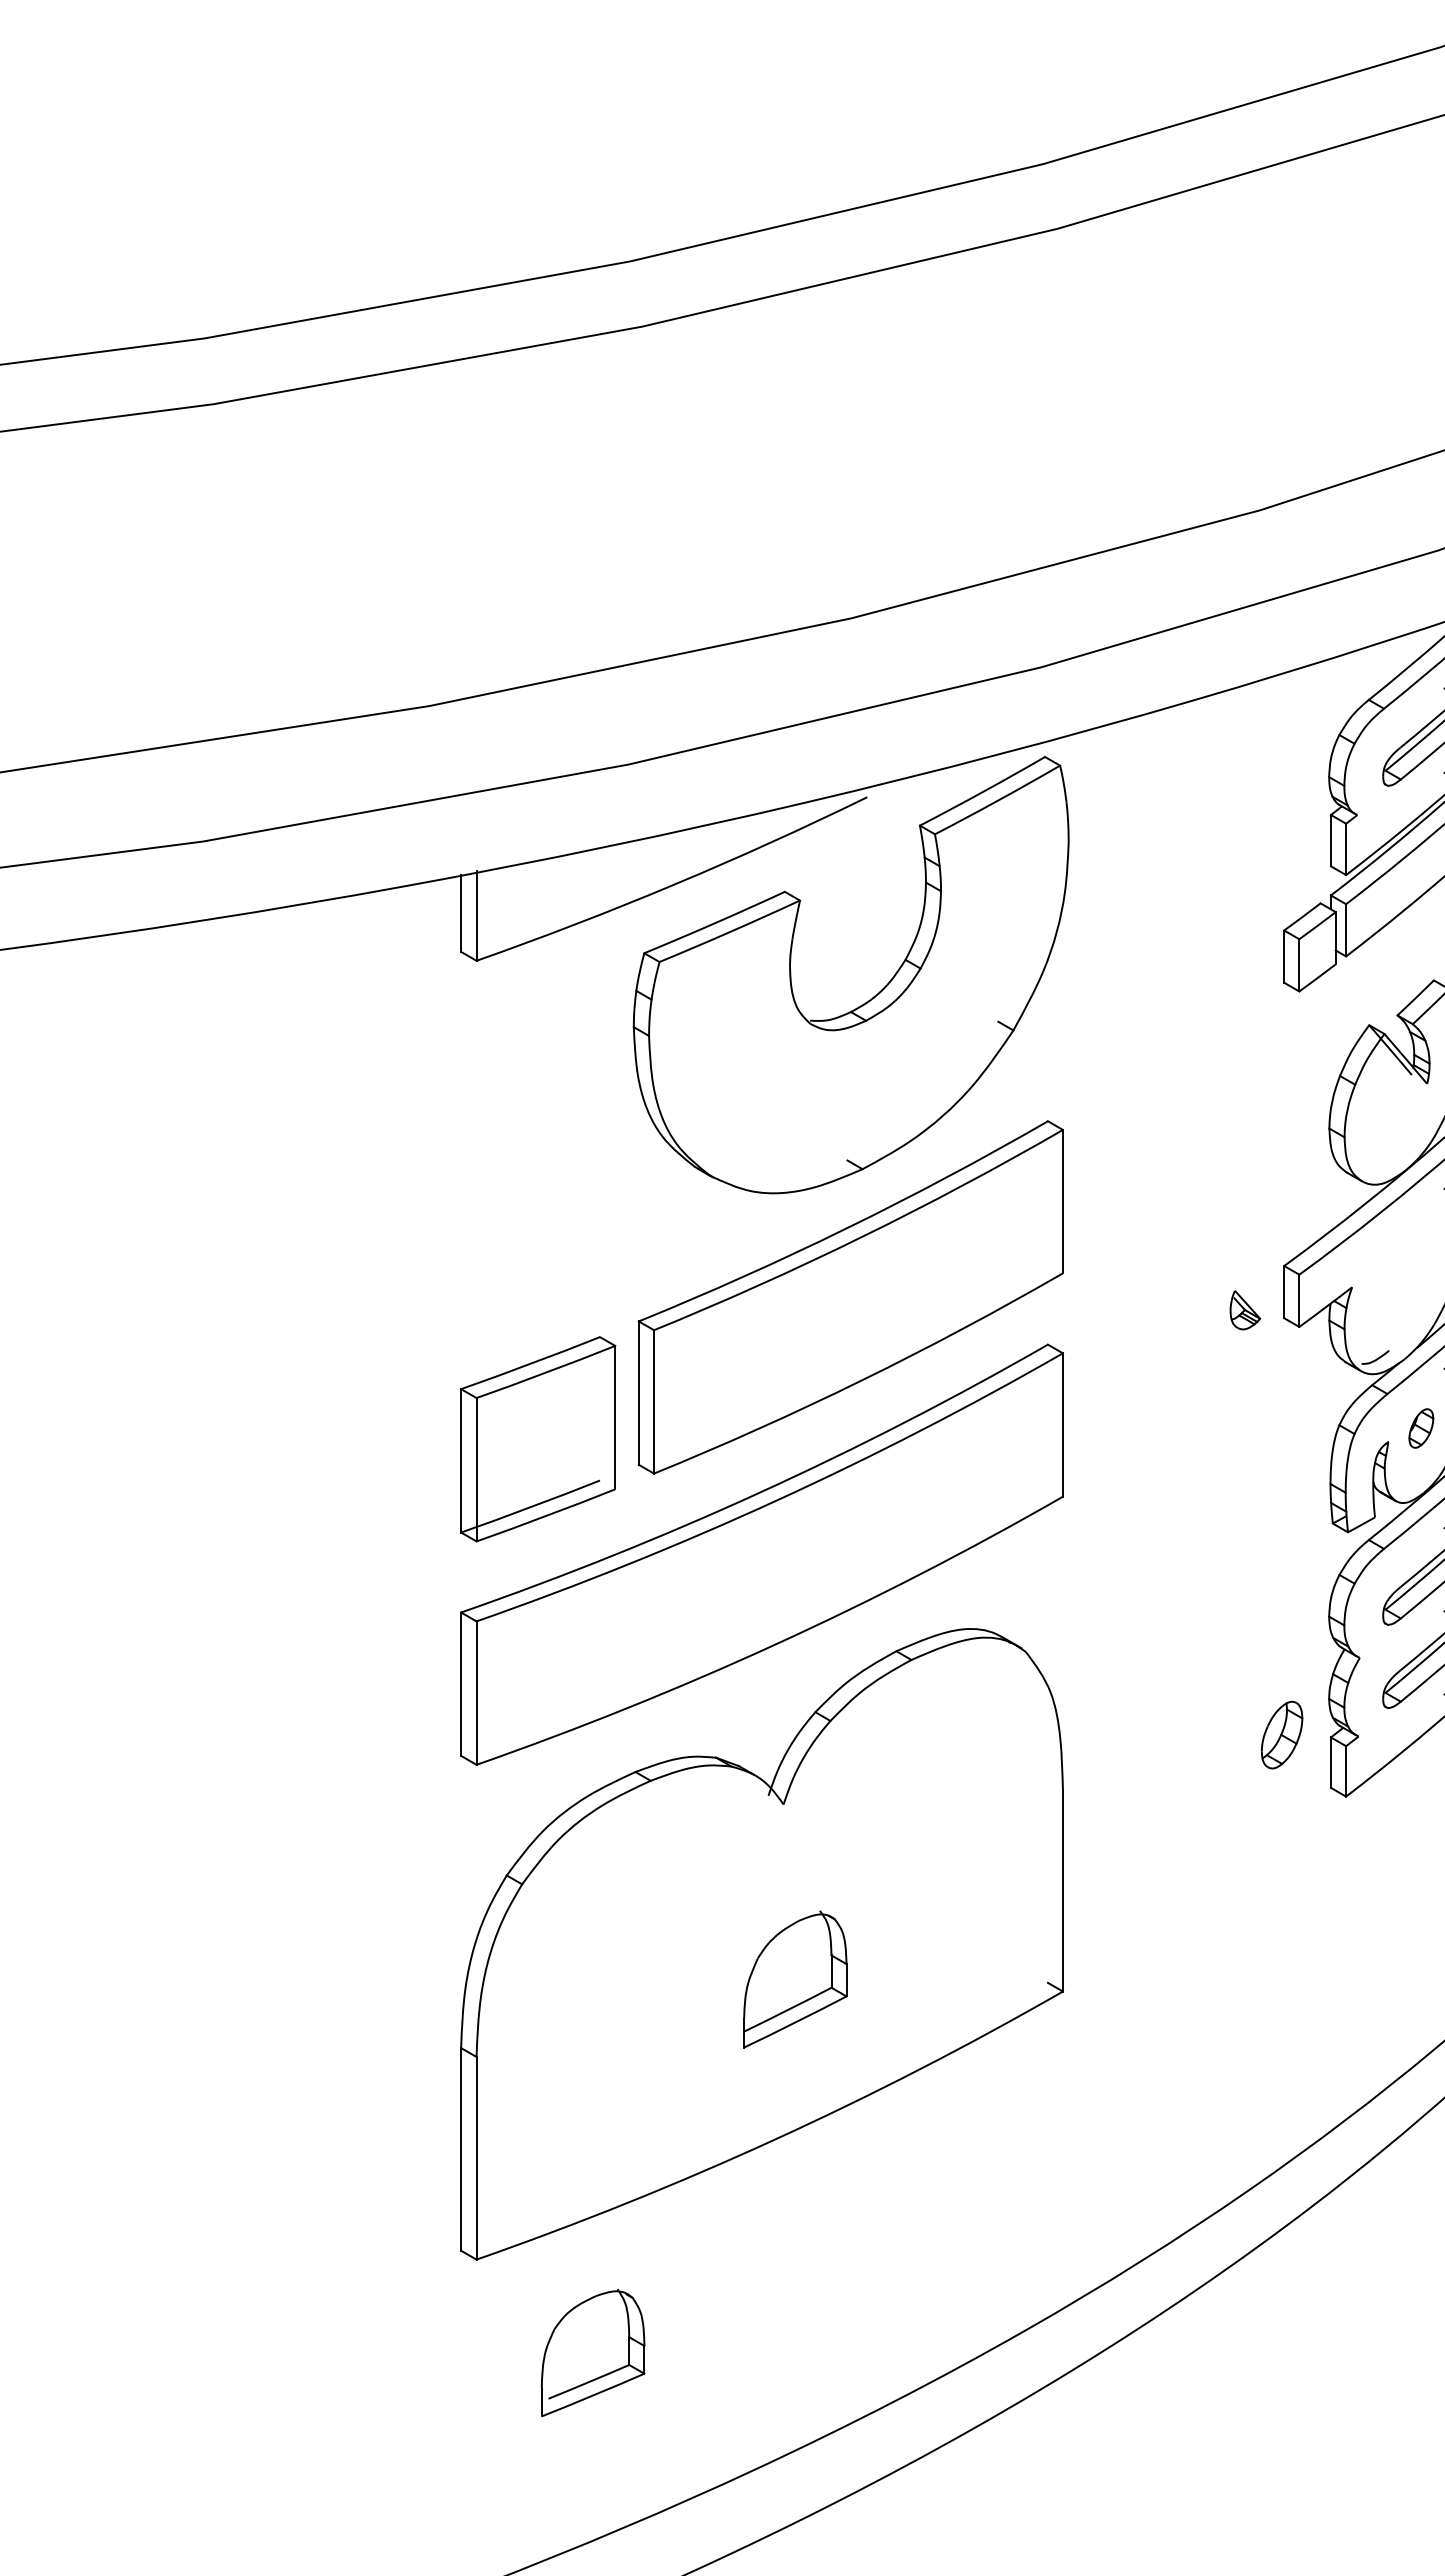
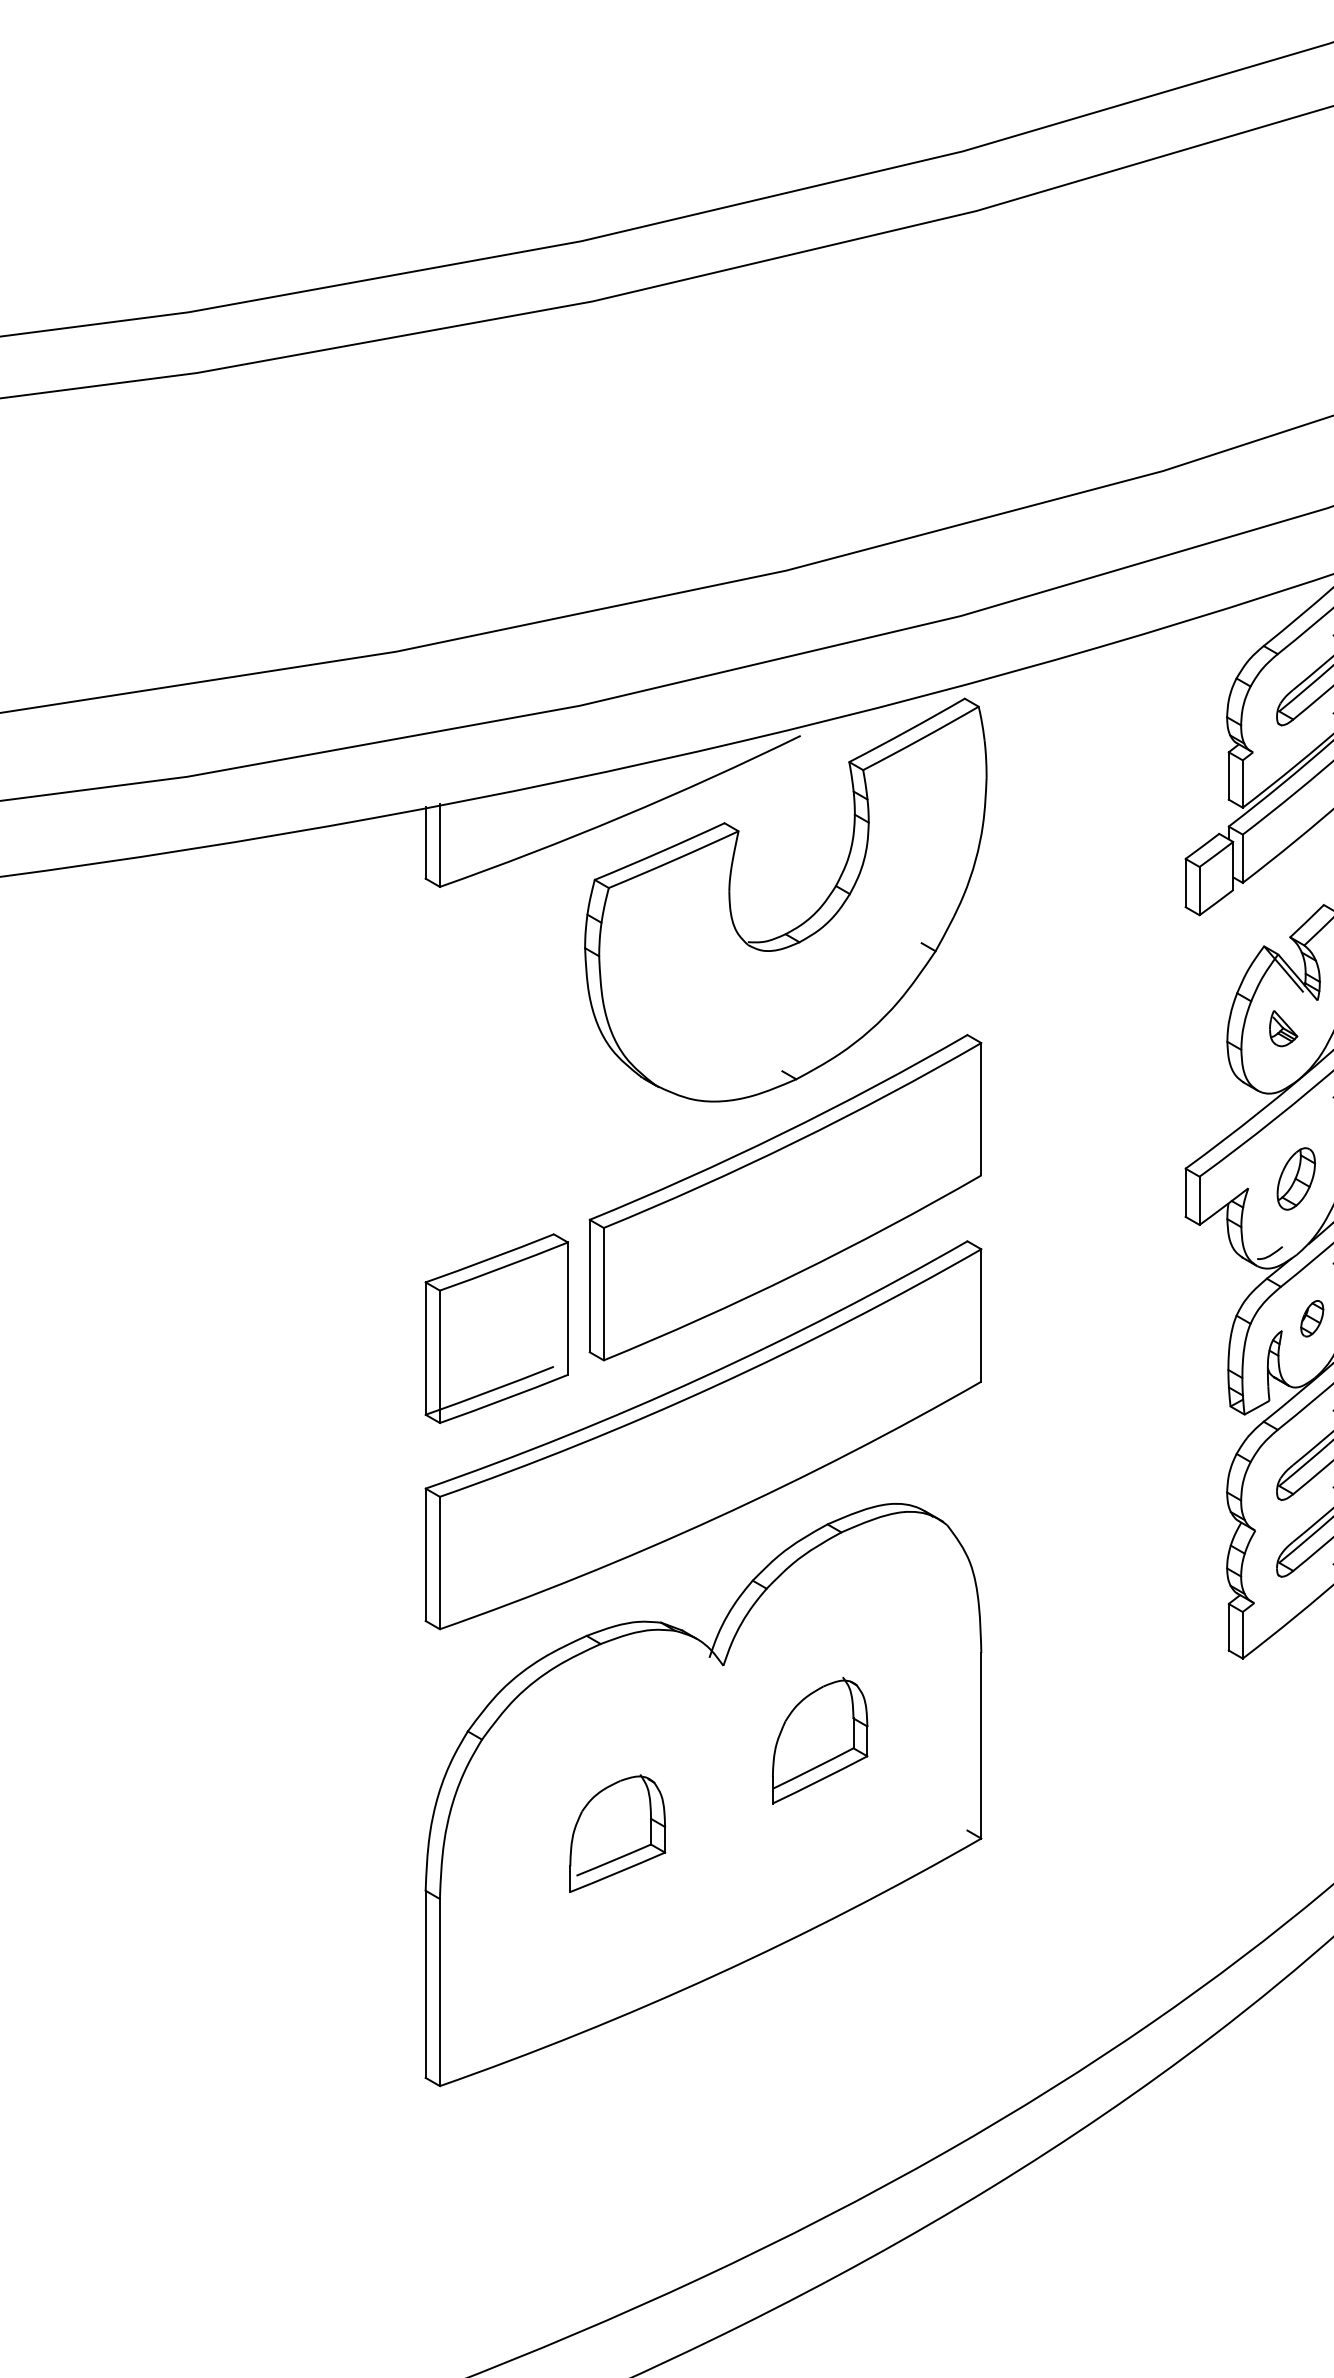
part: (1245, 1310) -> (1283, 1028), moved
part: (1282, 1734) -> (1296, 1178), moved
part: (795, 1979) -> (820, 1740), moved
part: (592, 2352) -> (617, 1833), moved

